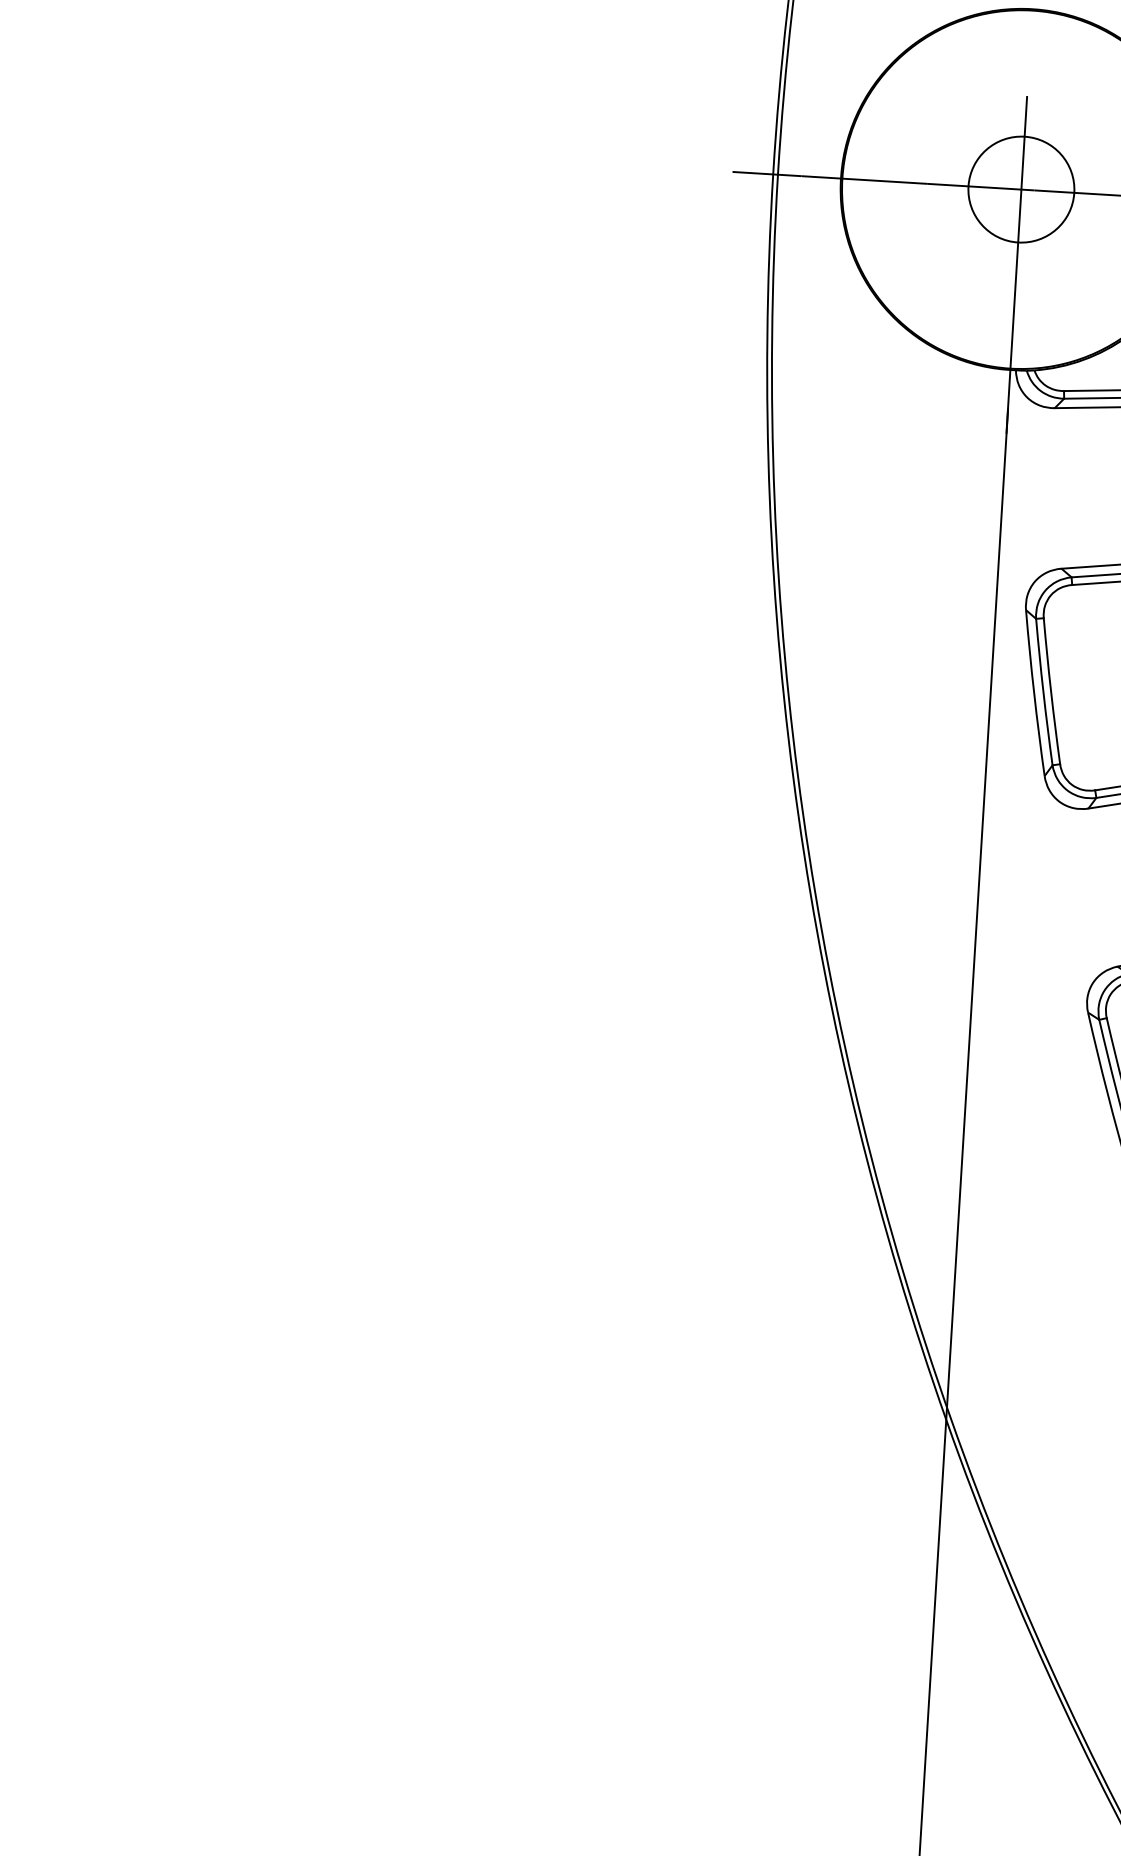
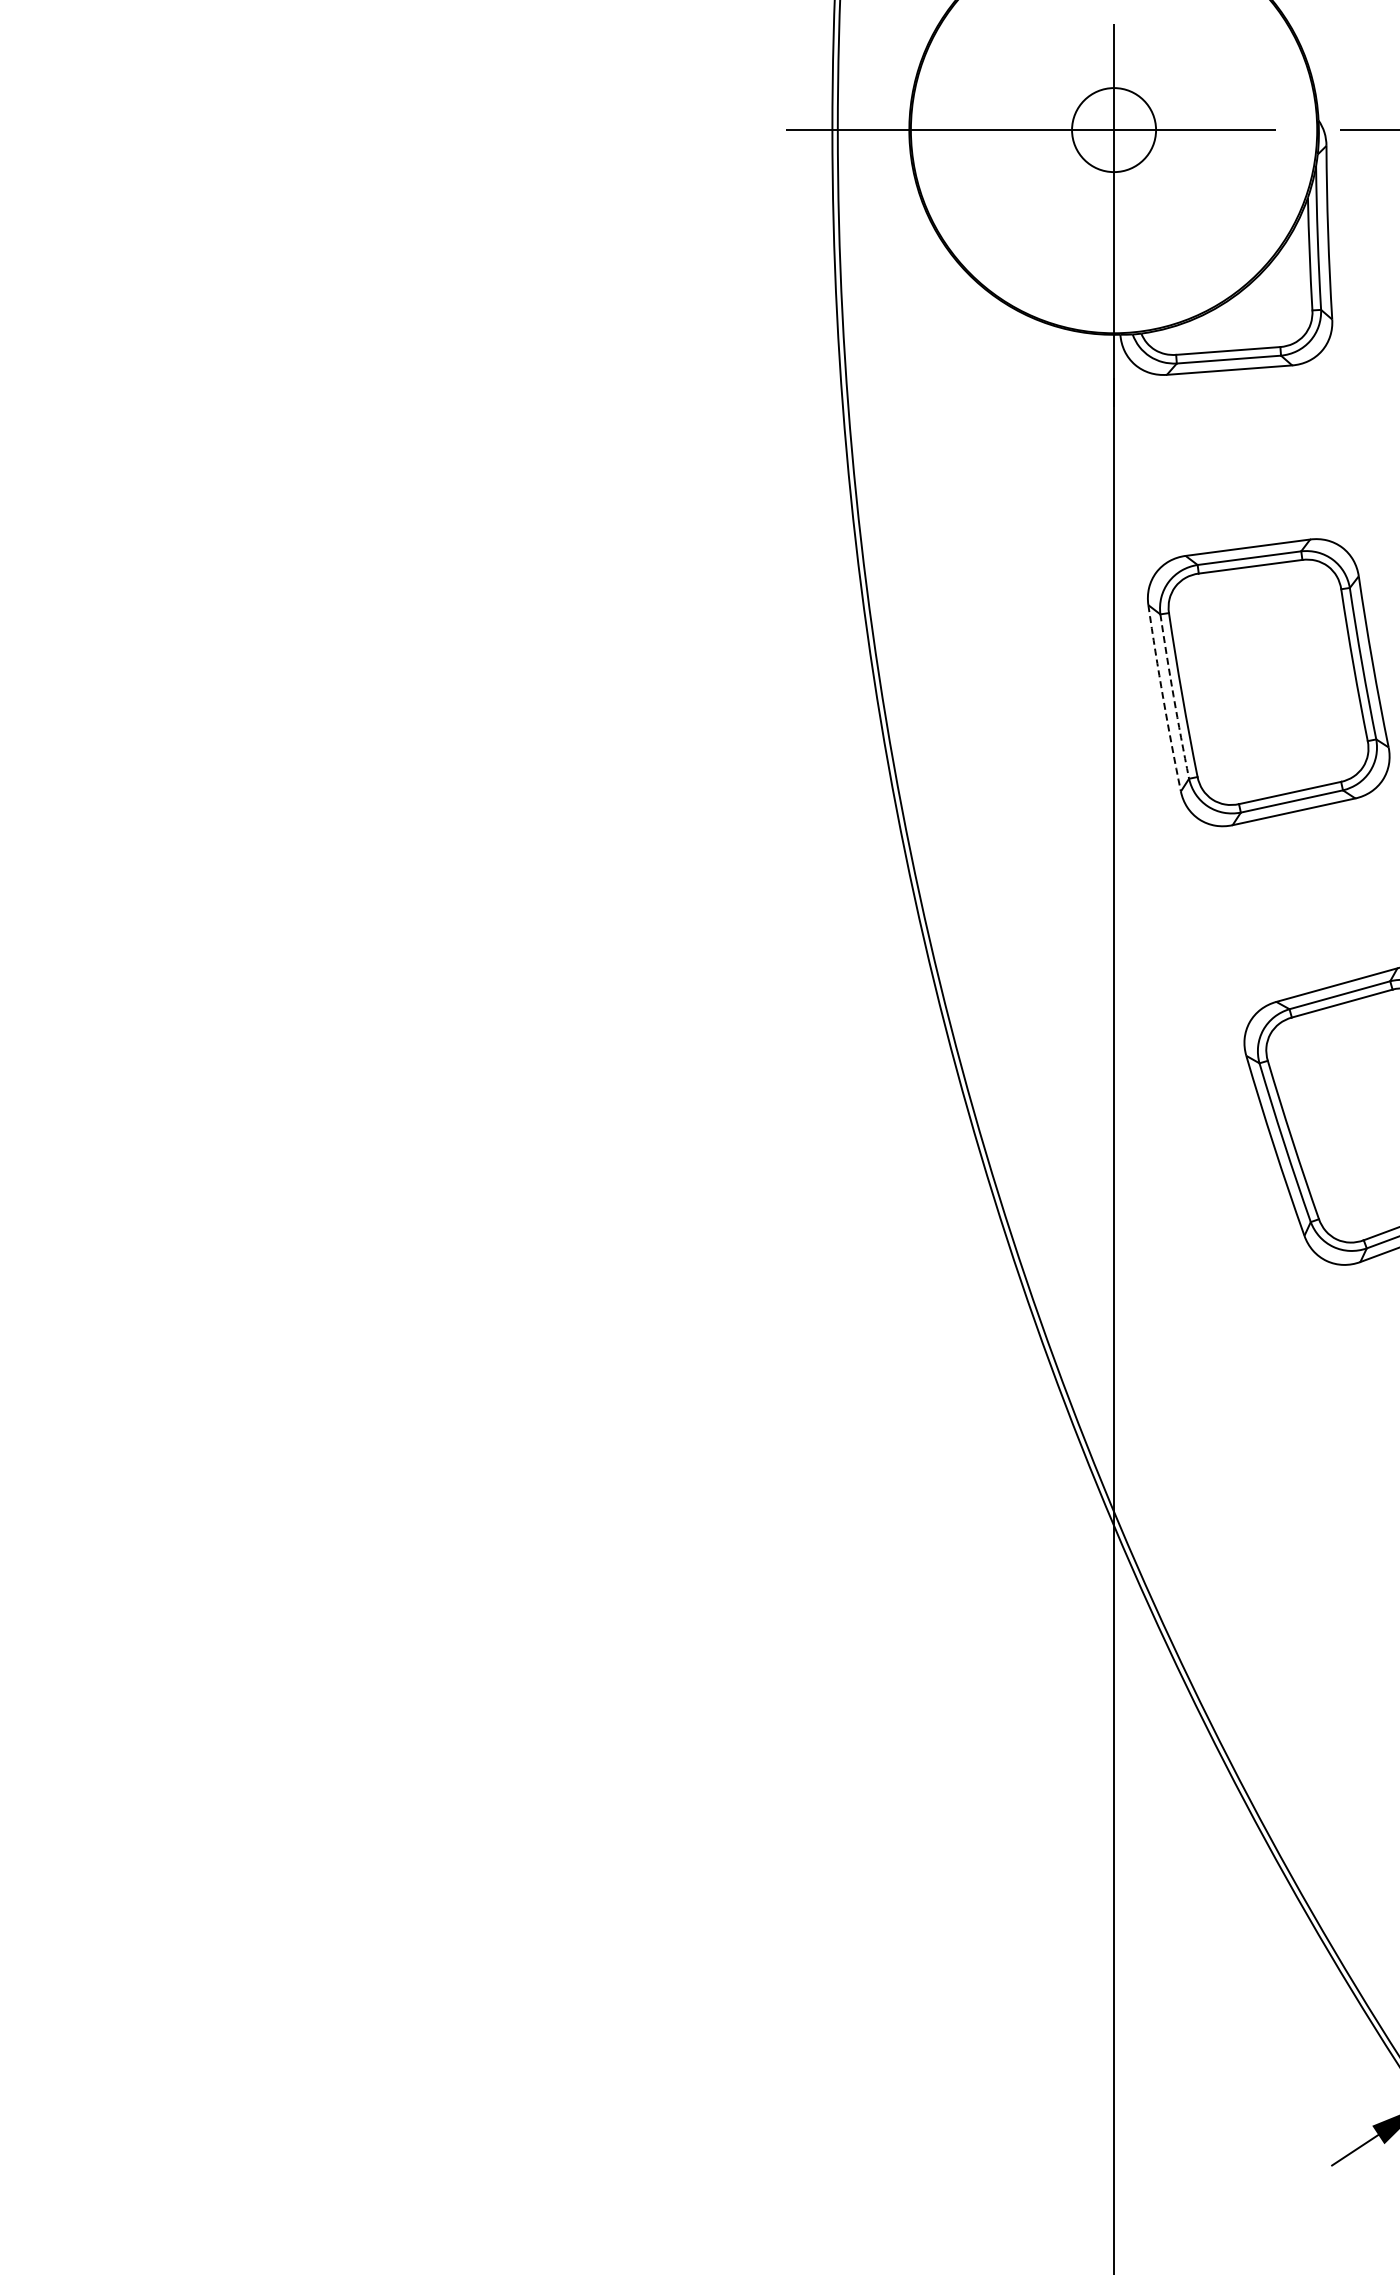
circle: (1021, 189) -> (1114, 130), size x0.7
arc: (1043, 691) -> (1173, 696), solid -> dashed
arc: (1034, 693) -> (1163, 698), solid -> dashed

